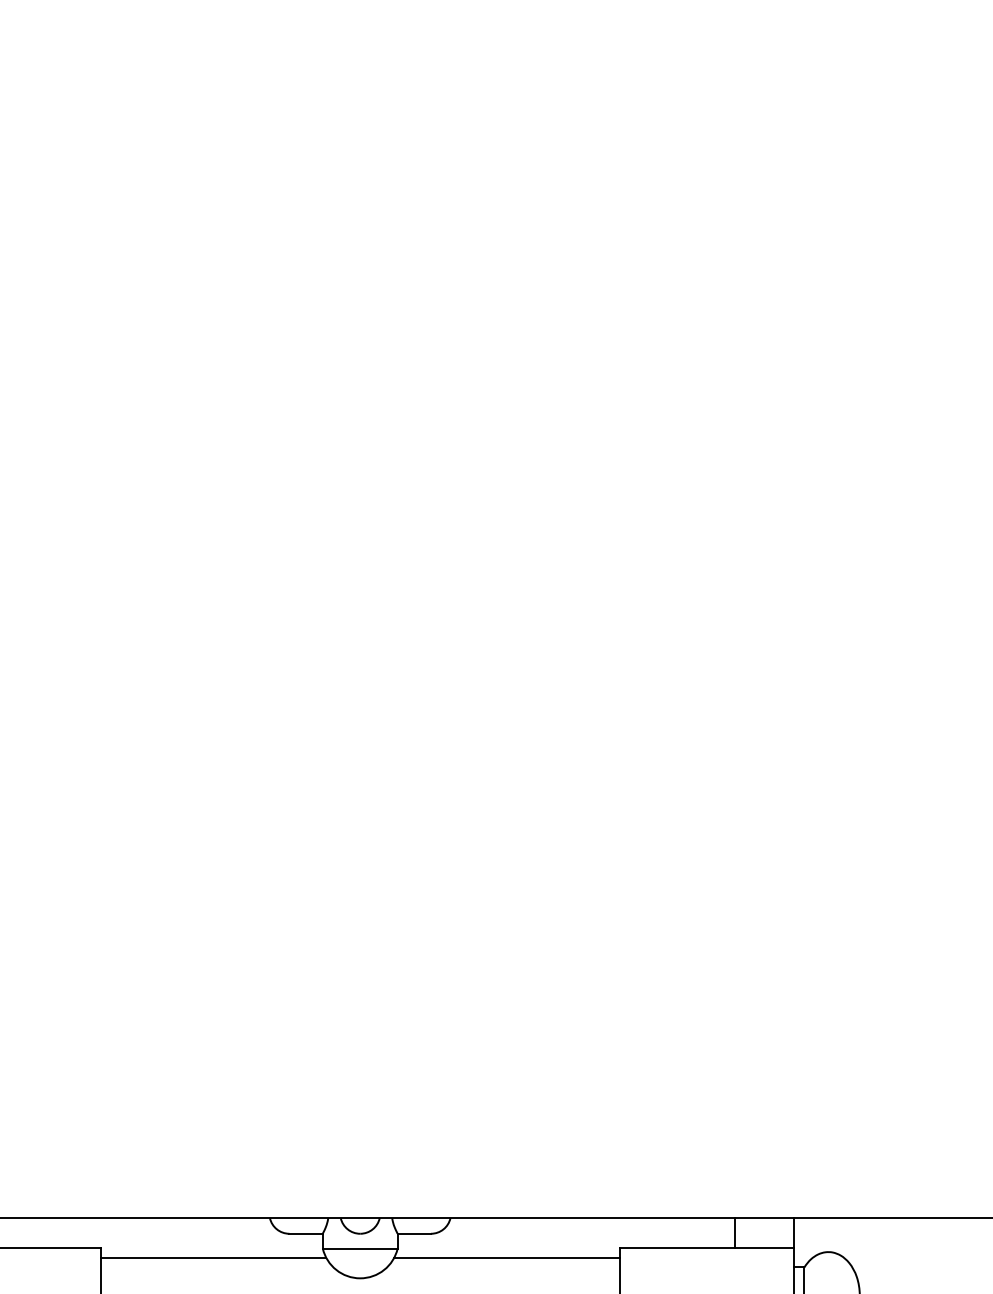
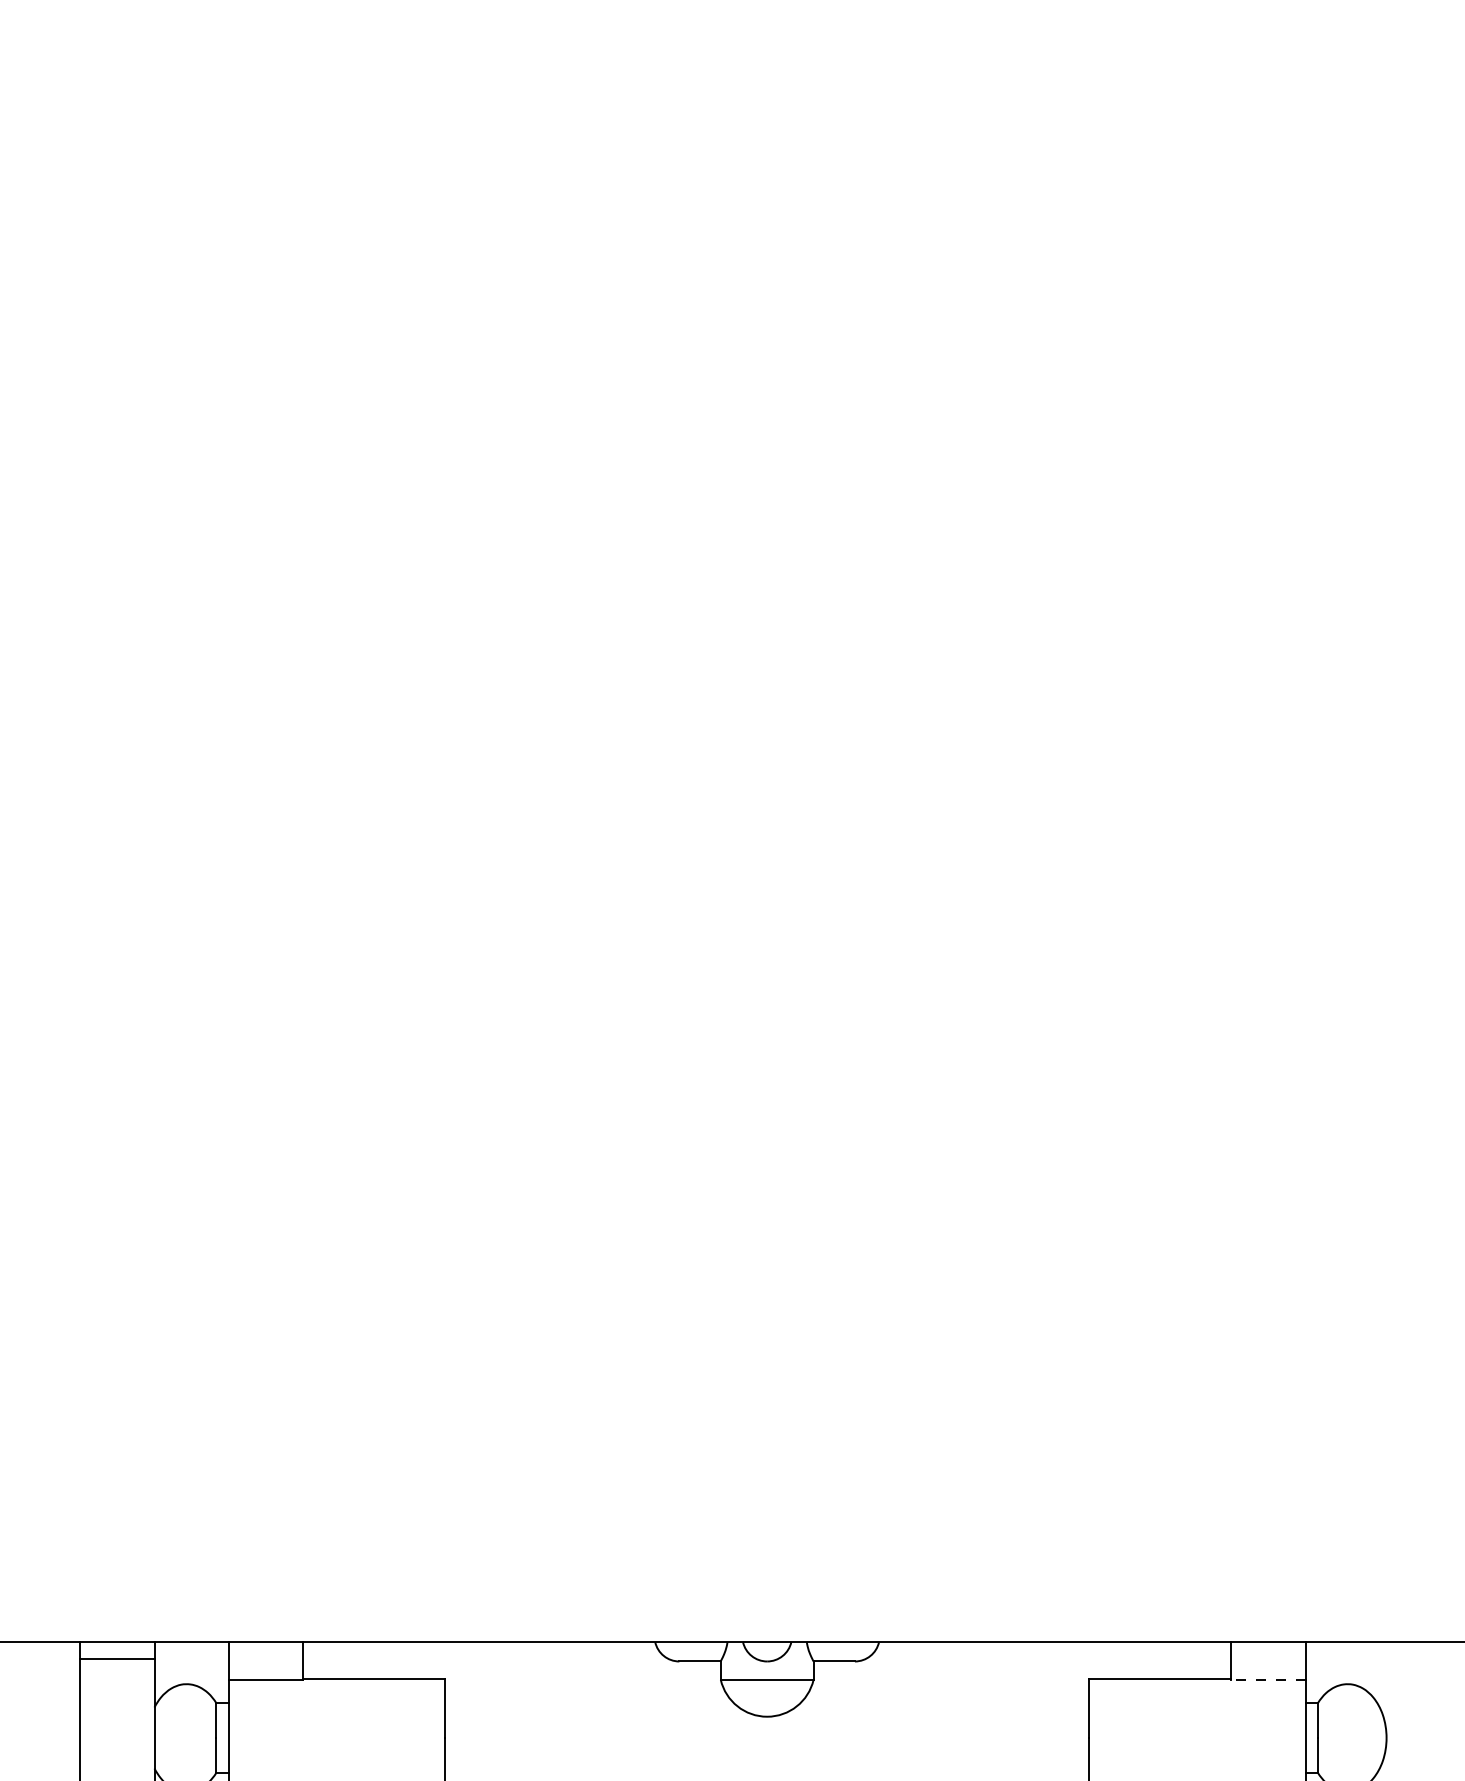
line: (763, 1248) -> (1267, 1679), solid -> dashed
line: (213, 1257) -> (585, 1691), removed
line: (506, 1257) -> (948, 1691), removed

